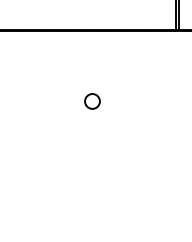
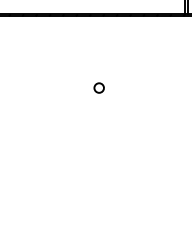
circle: (92, 100) -> (99, 87), size x0.62

